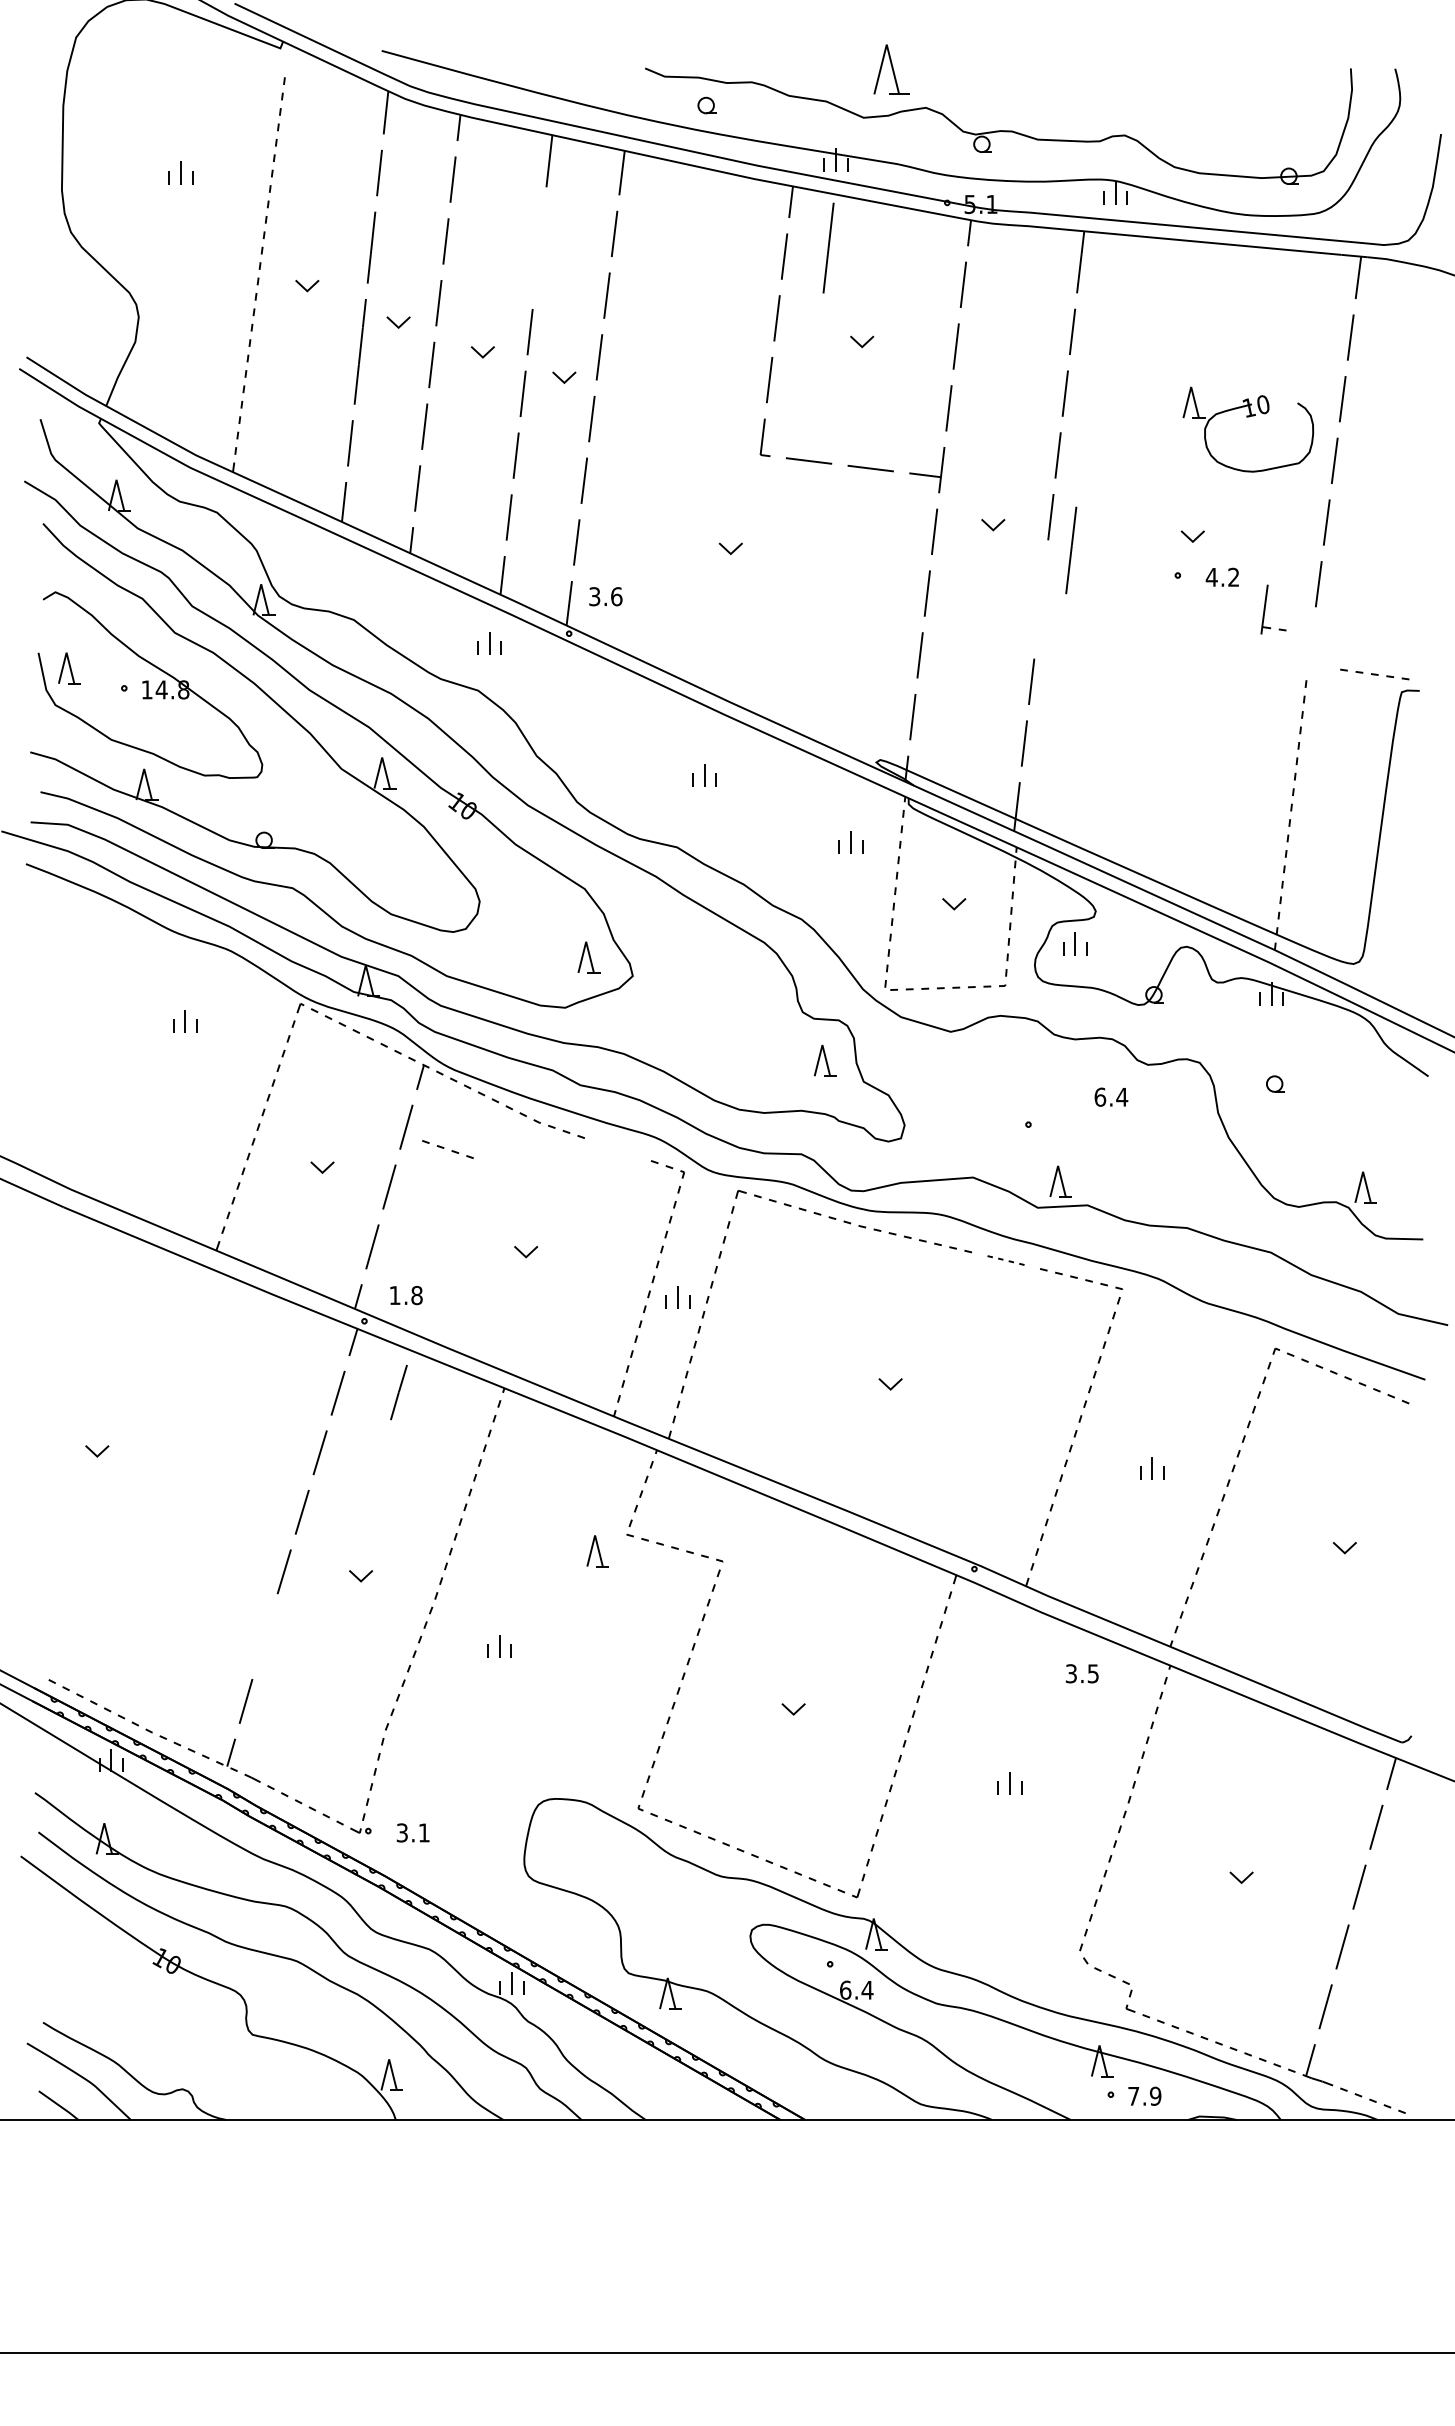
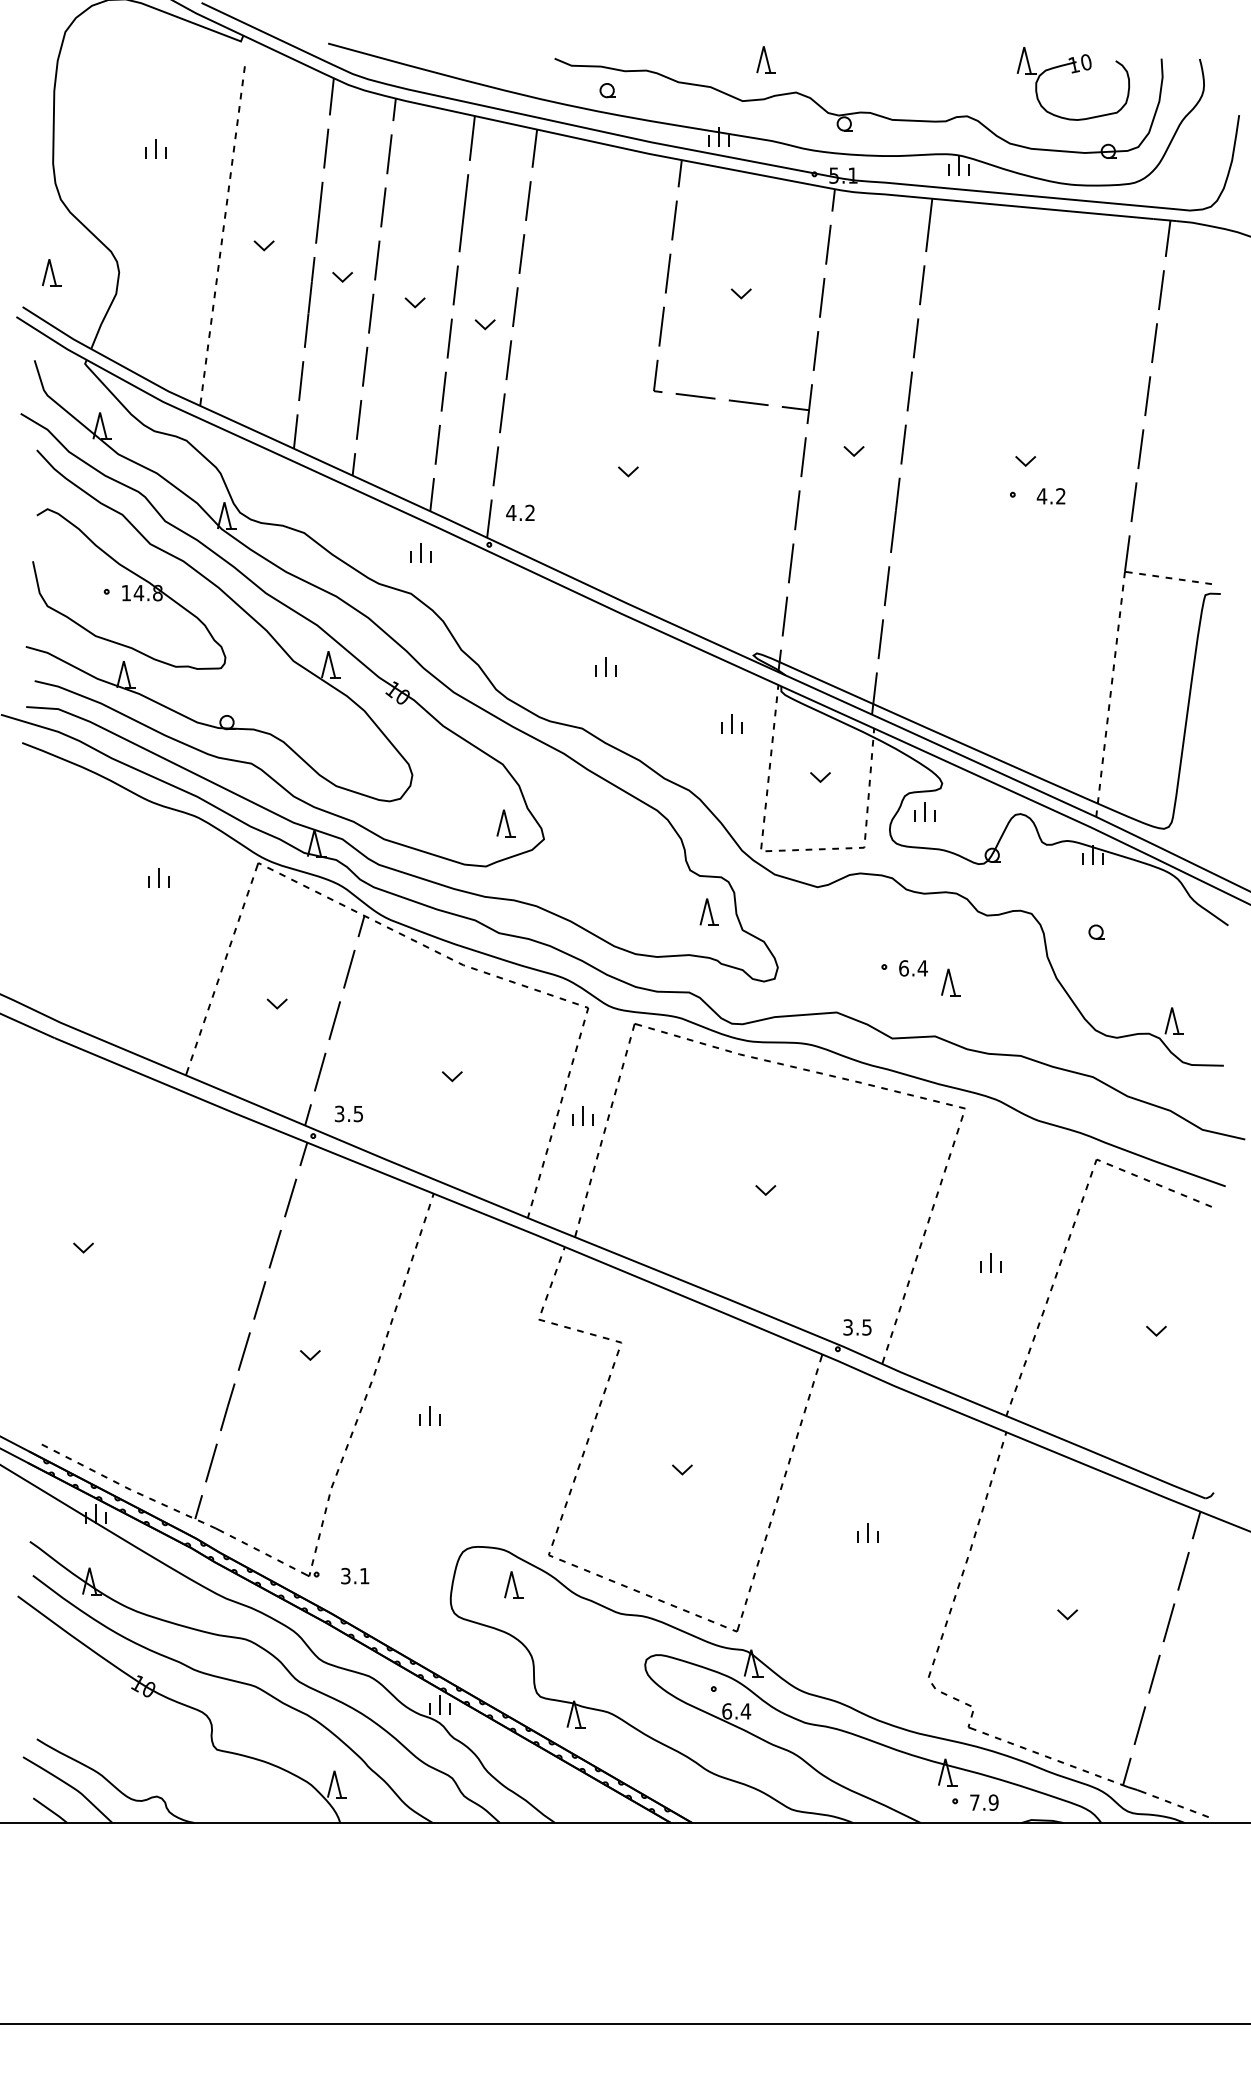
part: (890, 69) -> (765, 59), size x0.62
line: (828, 247) -> (463, 212), moved
part: (1248, 417) -> (1073, 73), moved
line: (1071, 550) -> (895, 515), moved
text: (605, 596) -> (520, 512), 3.6 -> 4.2
part: (1265, 609) -> (1127, 556), moved
part: (69, 668) -> (51, 272), moved
text: (1111, 1096) -> (913, 967), moved
part: (447, 1149) -> (530, 988), moved
part: (1060, 1181) -> (950, 982), moved
part: (1005, 1260) -> (864, 1083), size x1.43
text: (405, 1295) -> (348, 1113), 1.8 -> 3.5
line: (398, 1392) -> (227, 1407), moved
part: (597, 1551) -> (513, 1585), moved
text: (1082, 1673) -> (857, 1327), moved

